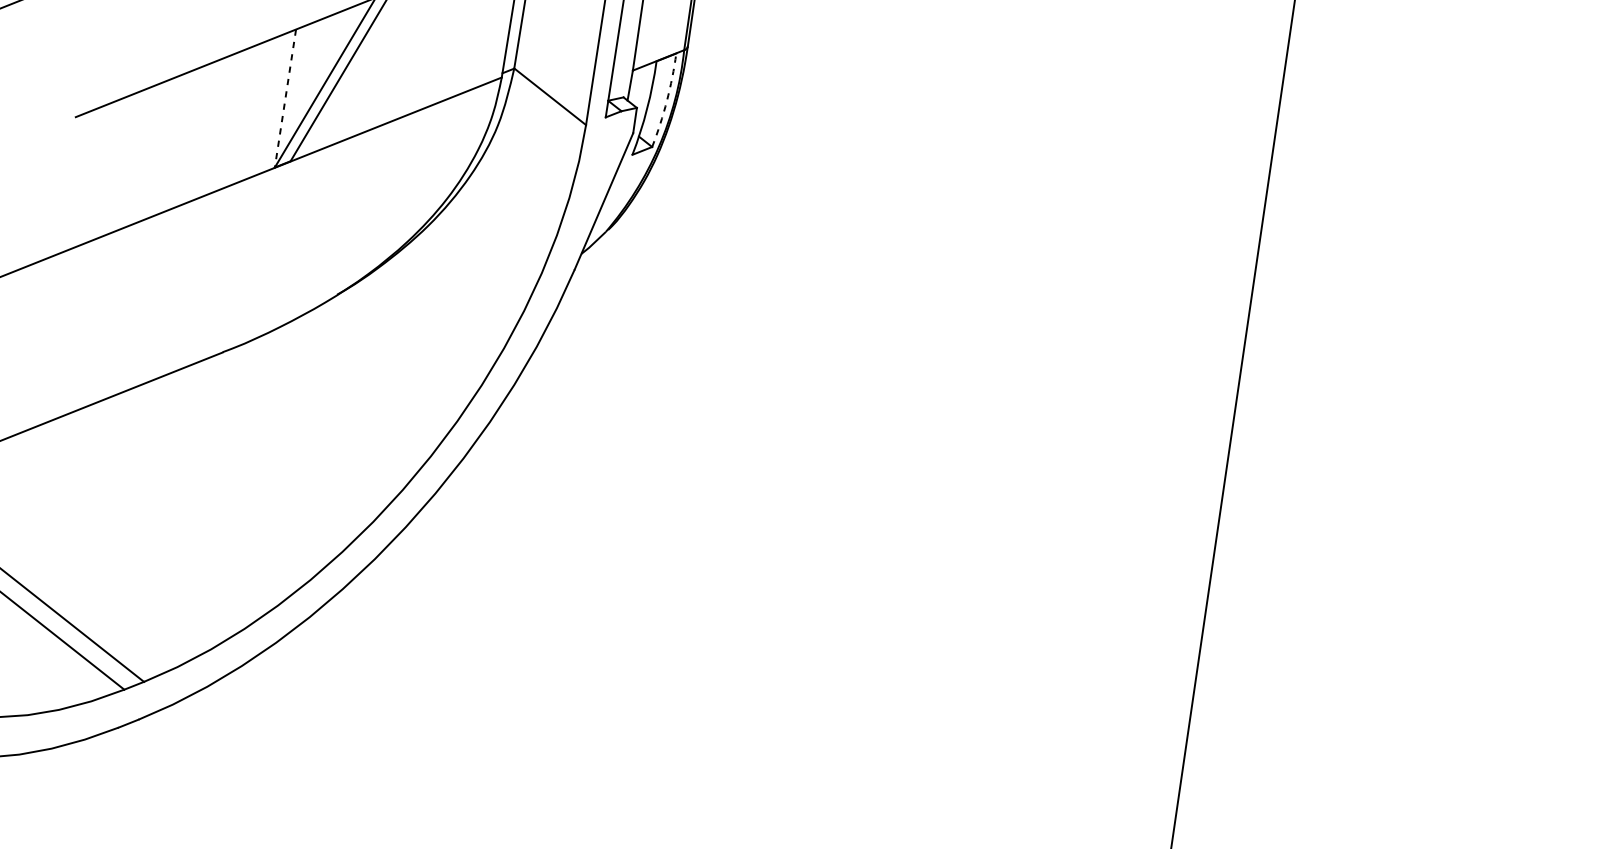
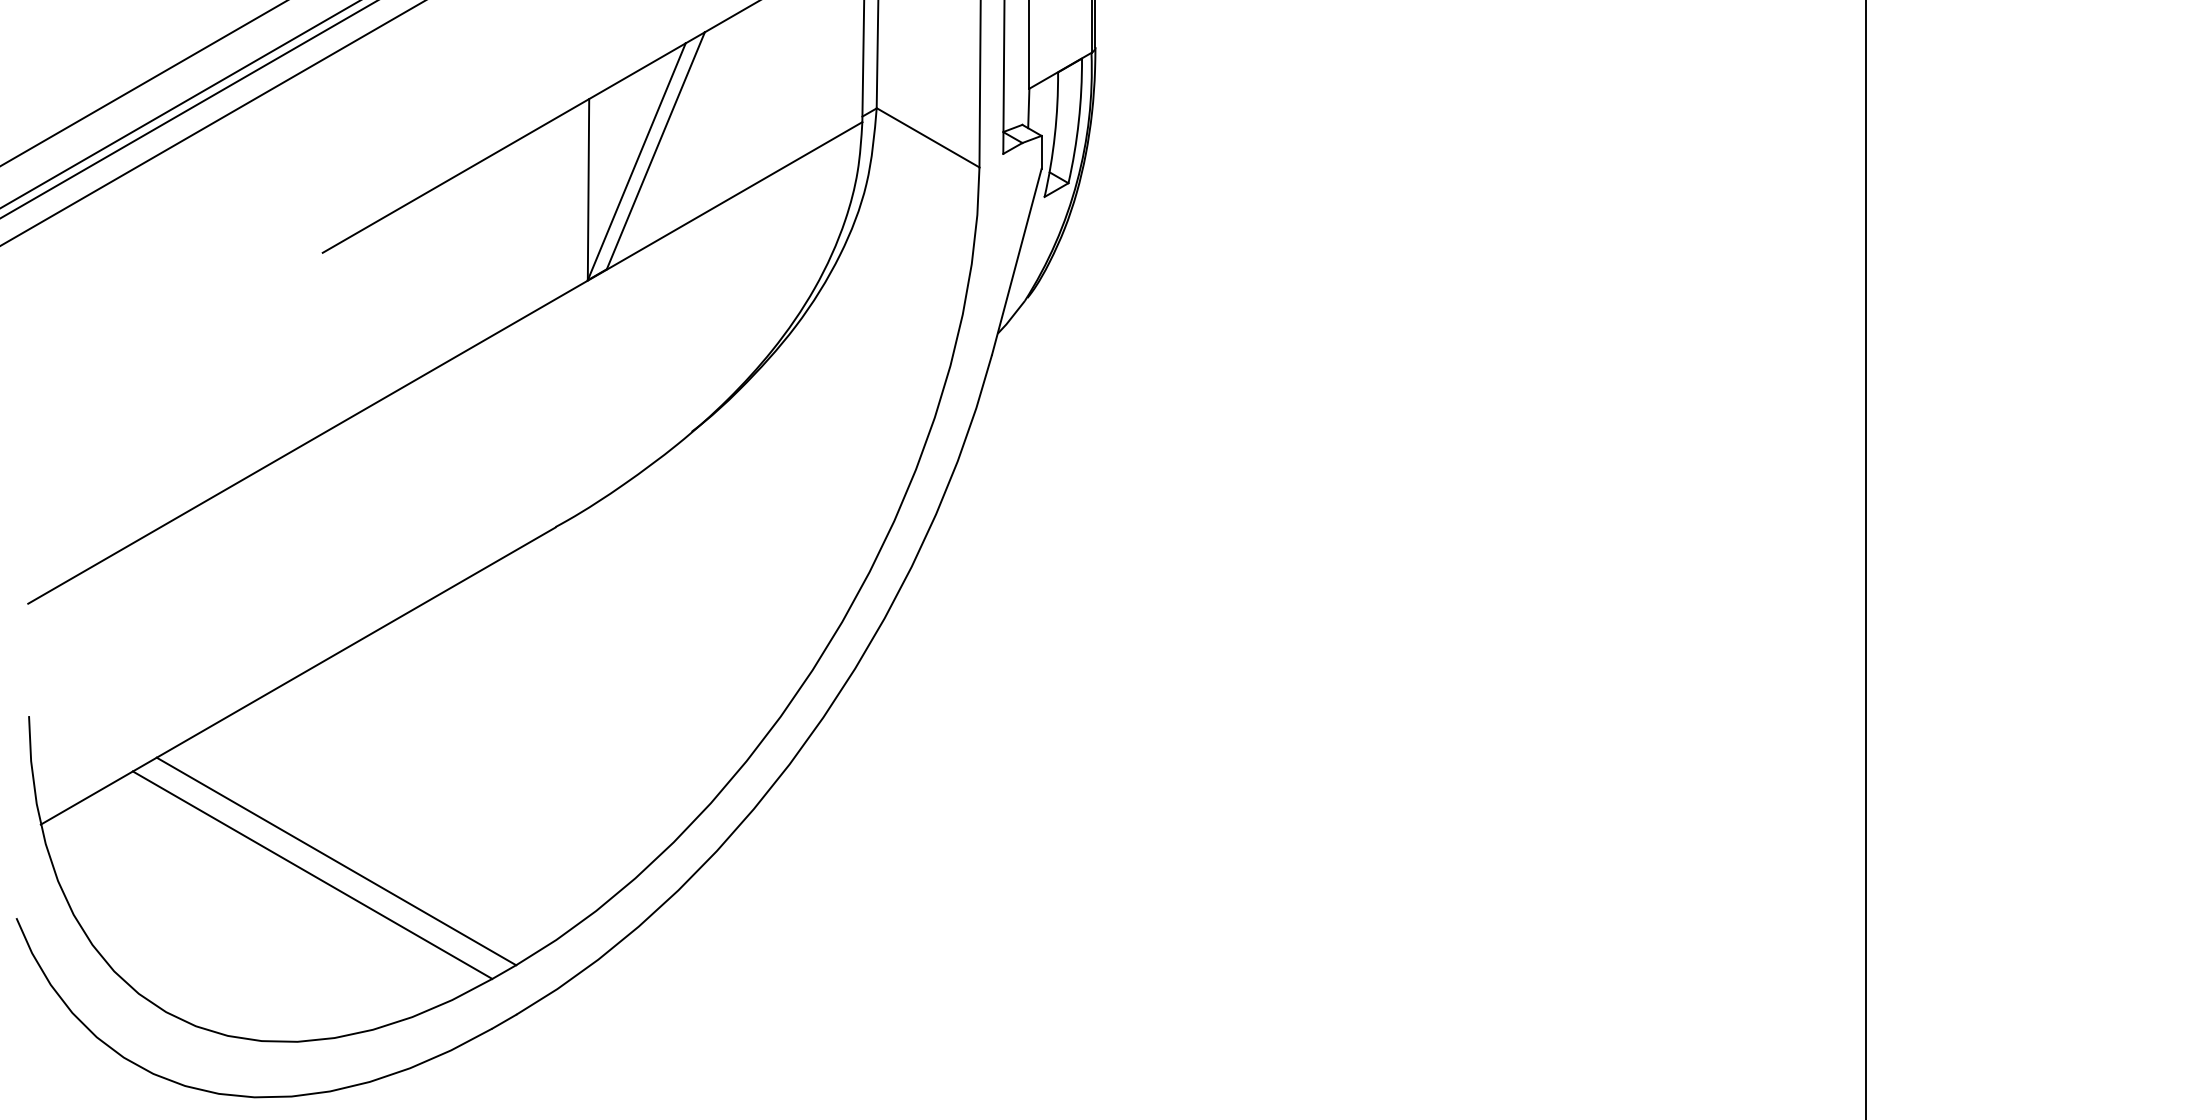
line: (285, 98) -> (588, 189), dashed -> solid
arc: (666, 101) -> (1078, 121), dashed -> solid

